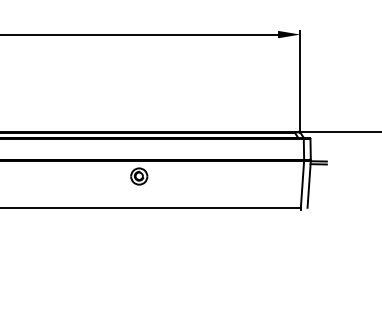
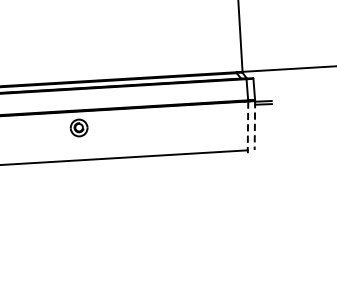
line: (302, 184) -> (248, 126), solid -> dashed
line: (309, 184) -> (255, 125), solid -> dashed

